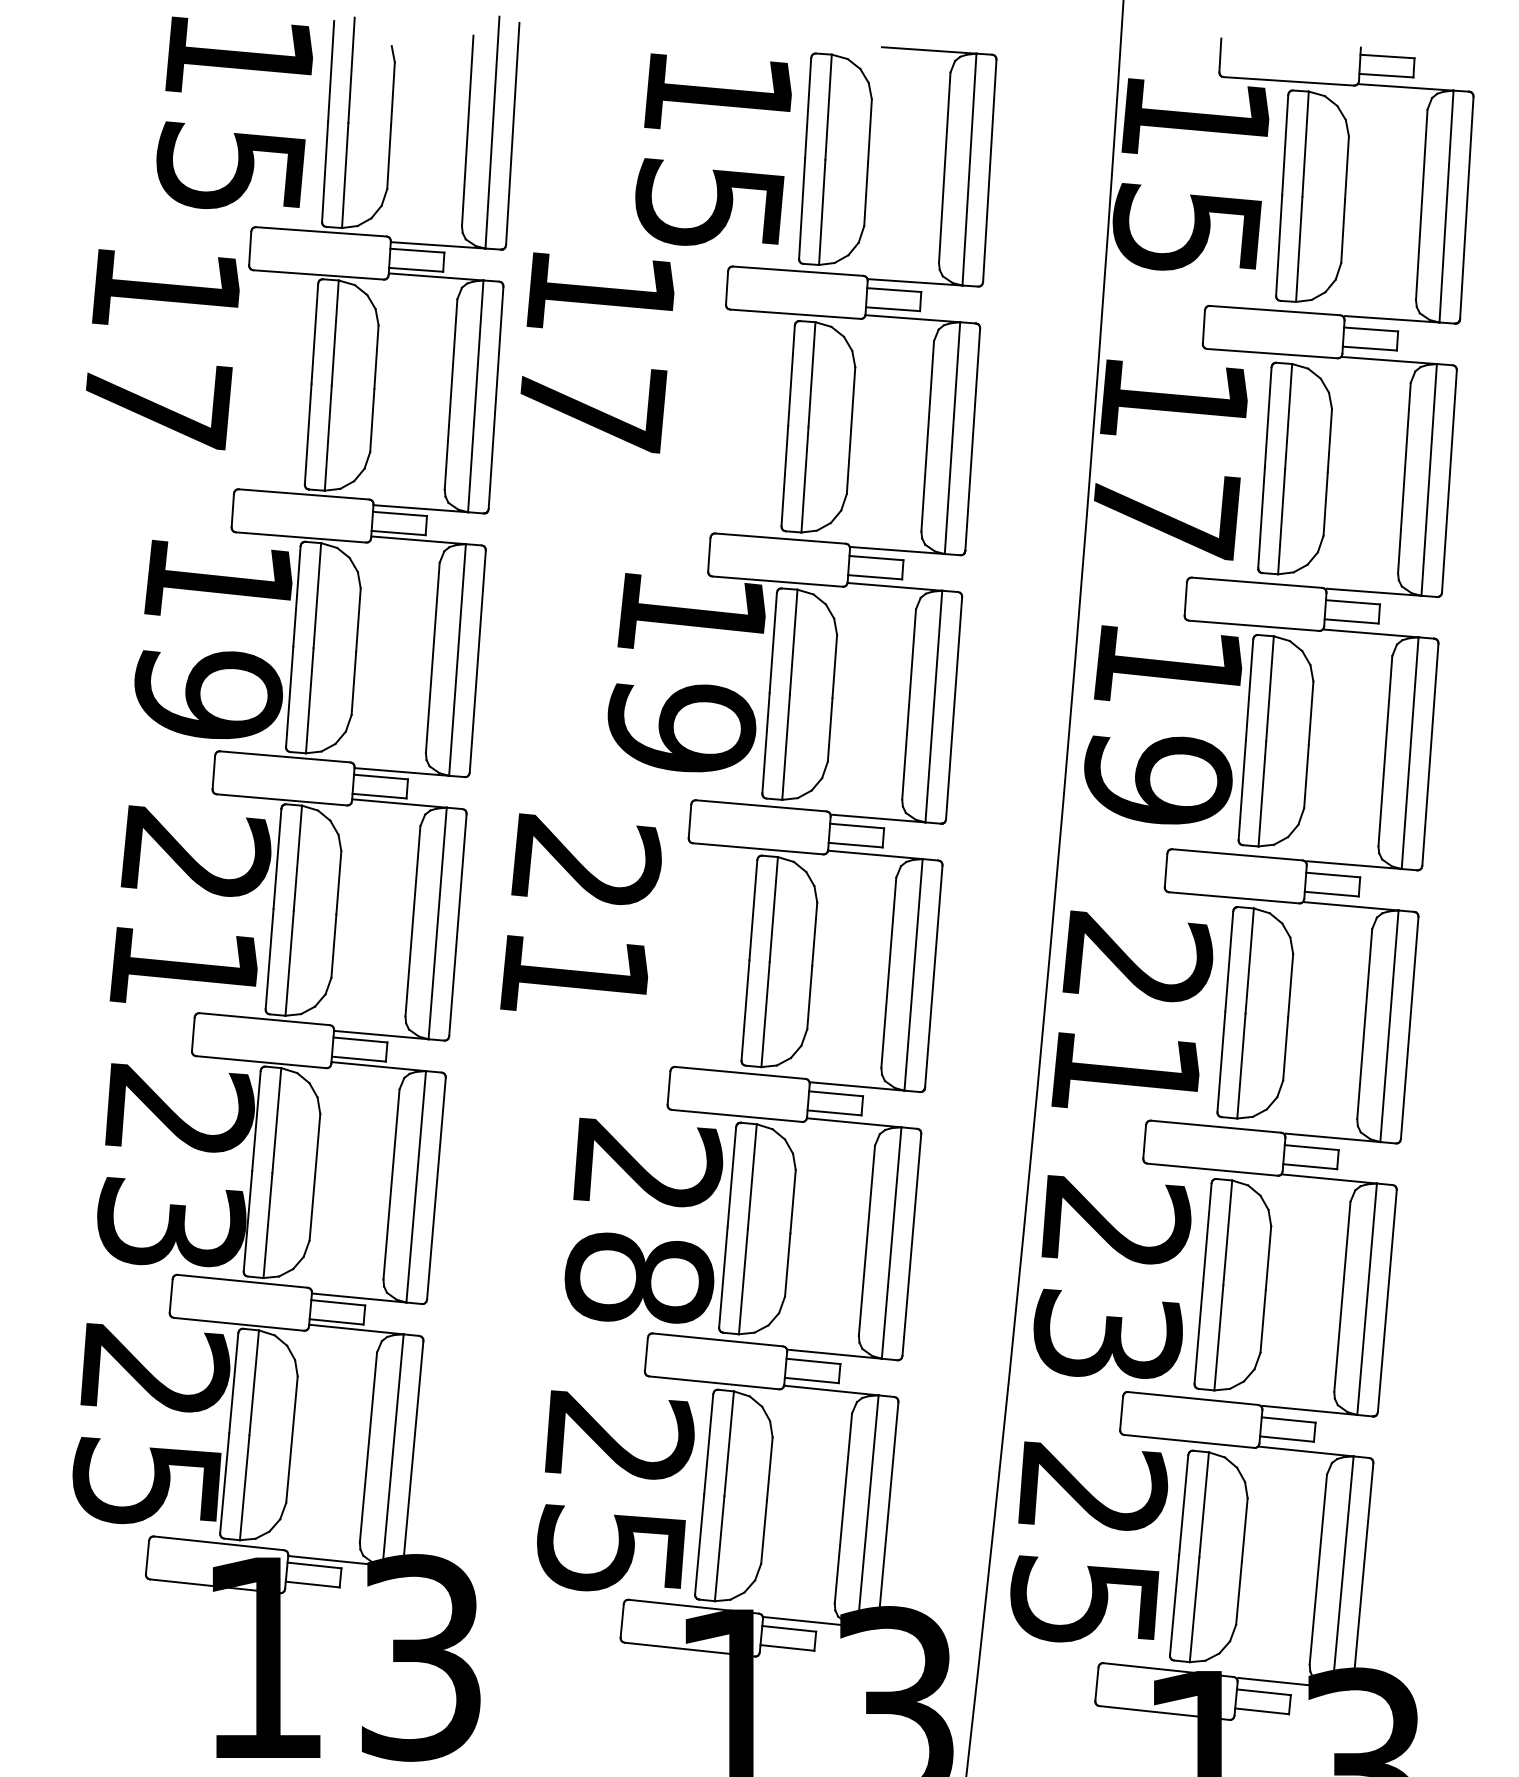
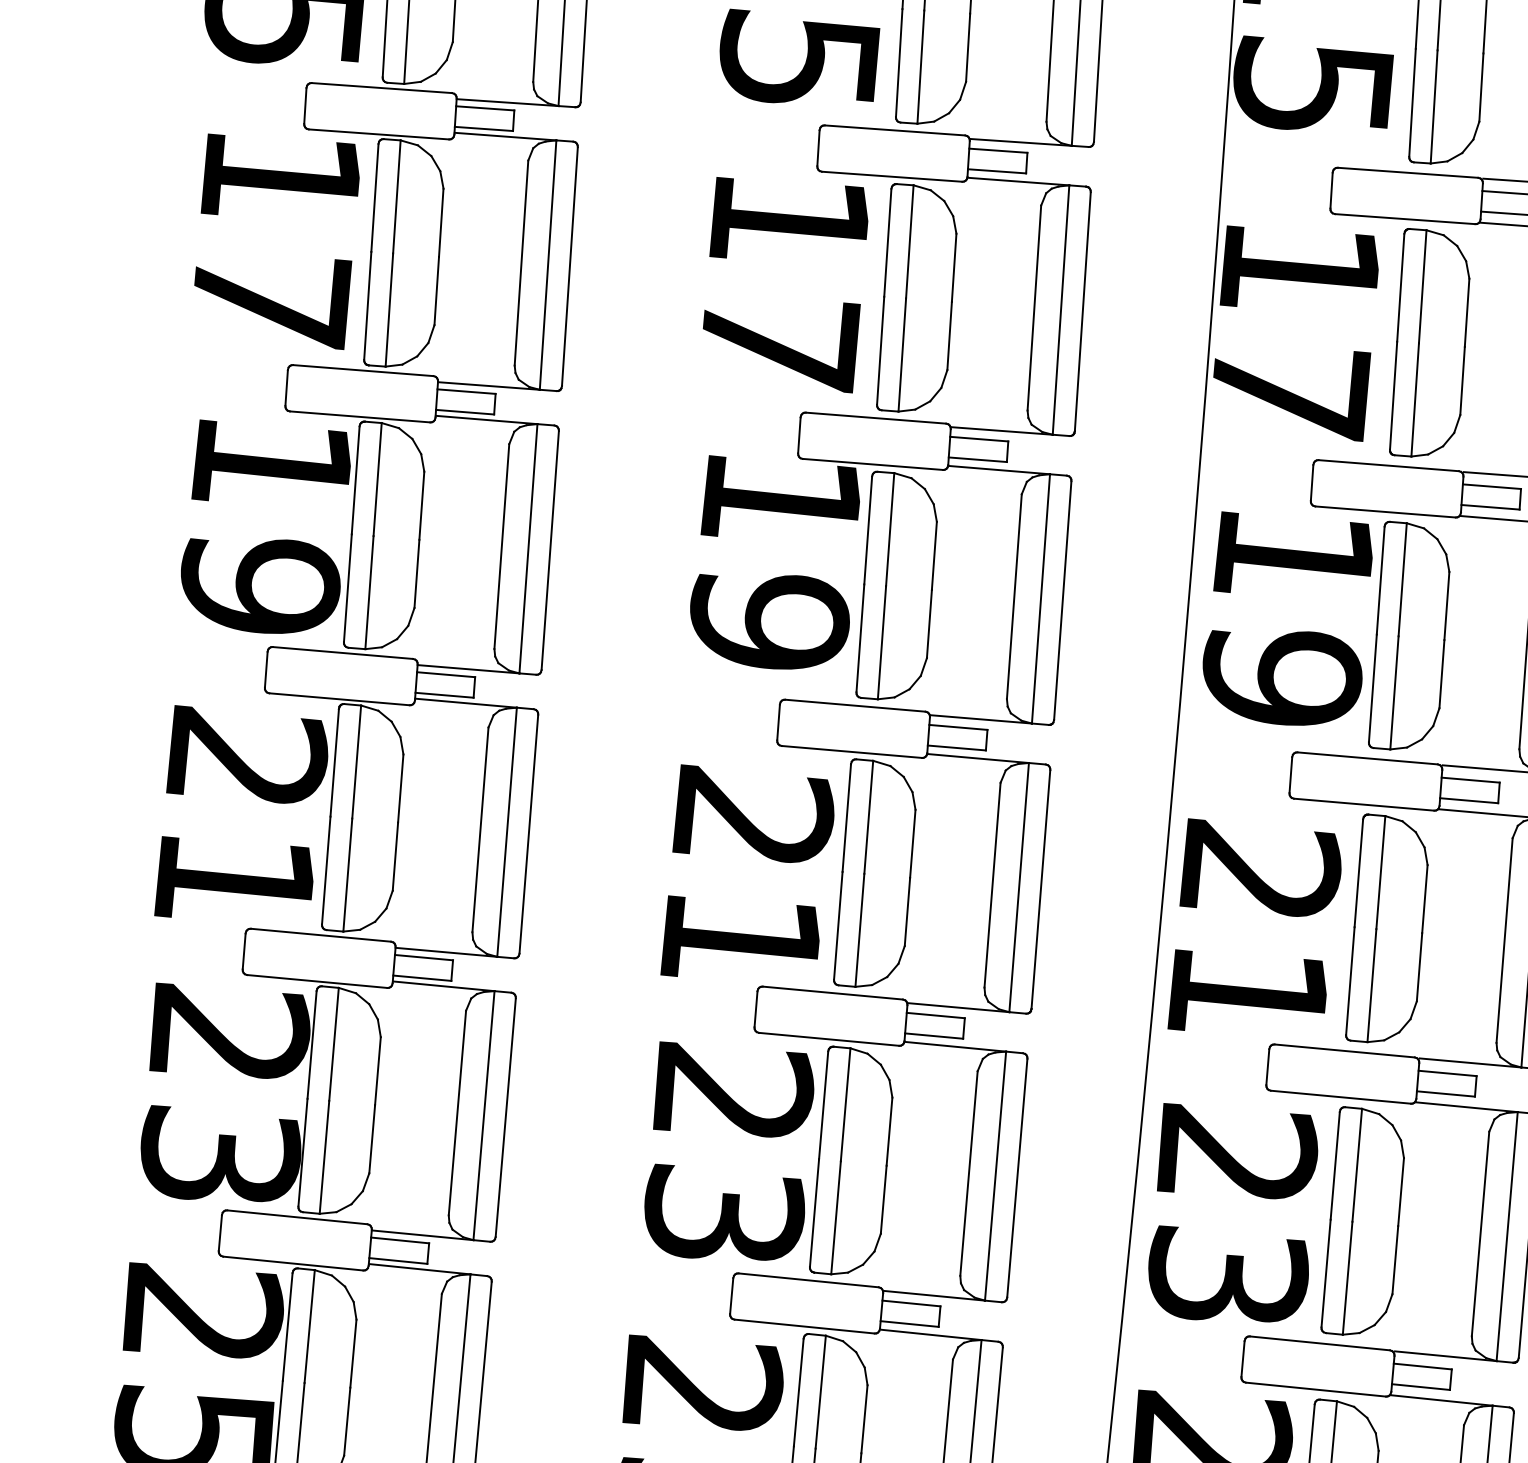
text: (162, 349) -> (276, 241), moved
text: (597, 352) -> (785, 284), moved
text: (580, 911) -> (746, 869), moved
text: (639, 1277) -> (724, 1213), 28 -> 23

